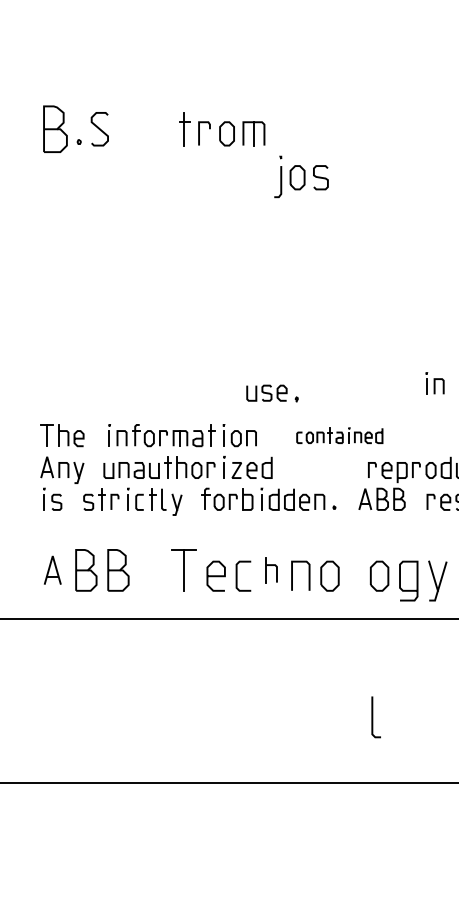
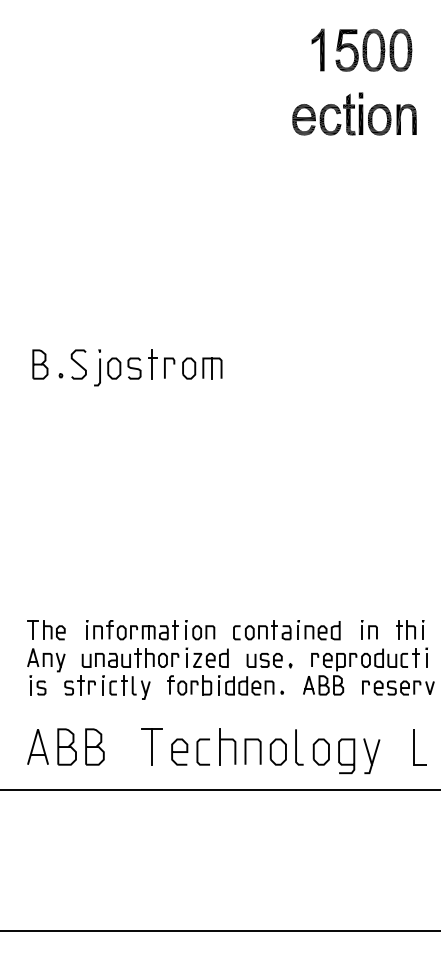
part: (55, 129) -> (40, 364), size x0.71
part: (301, 176) -> (117, 367), moved
part: (435, 382) -> (369, 629), moved
part: (272, 393) -> (269, 660), moved
part: (339, 435) -> (286, 630), size x1.43
part: (52, 569) -> (37, 746), size x1.43
part: (271, 569) -> (227, 746), size x1.67
line: (372, 717) -> (296, 747), moved

